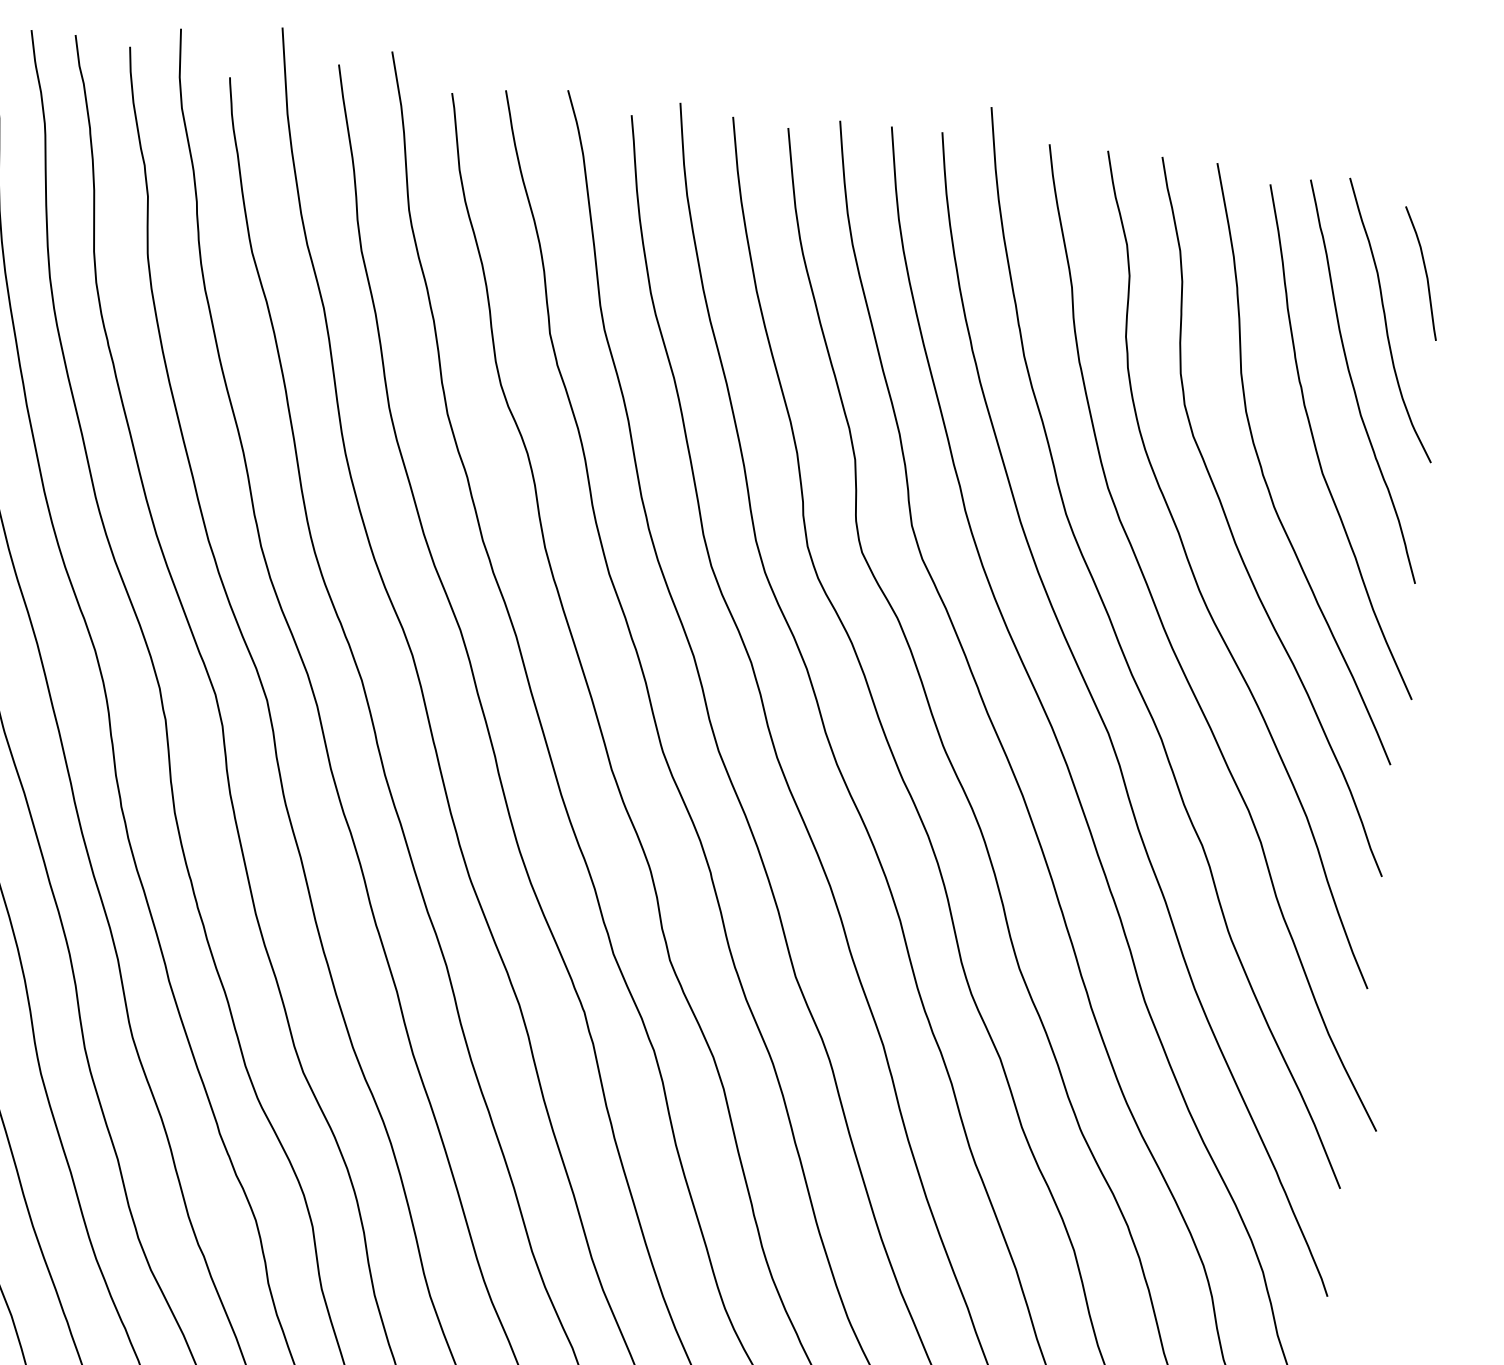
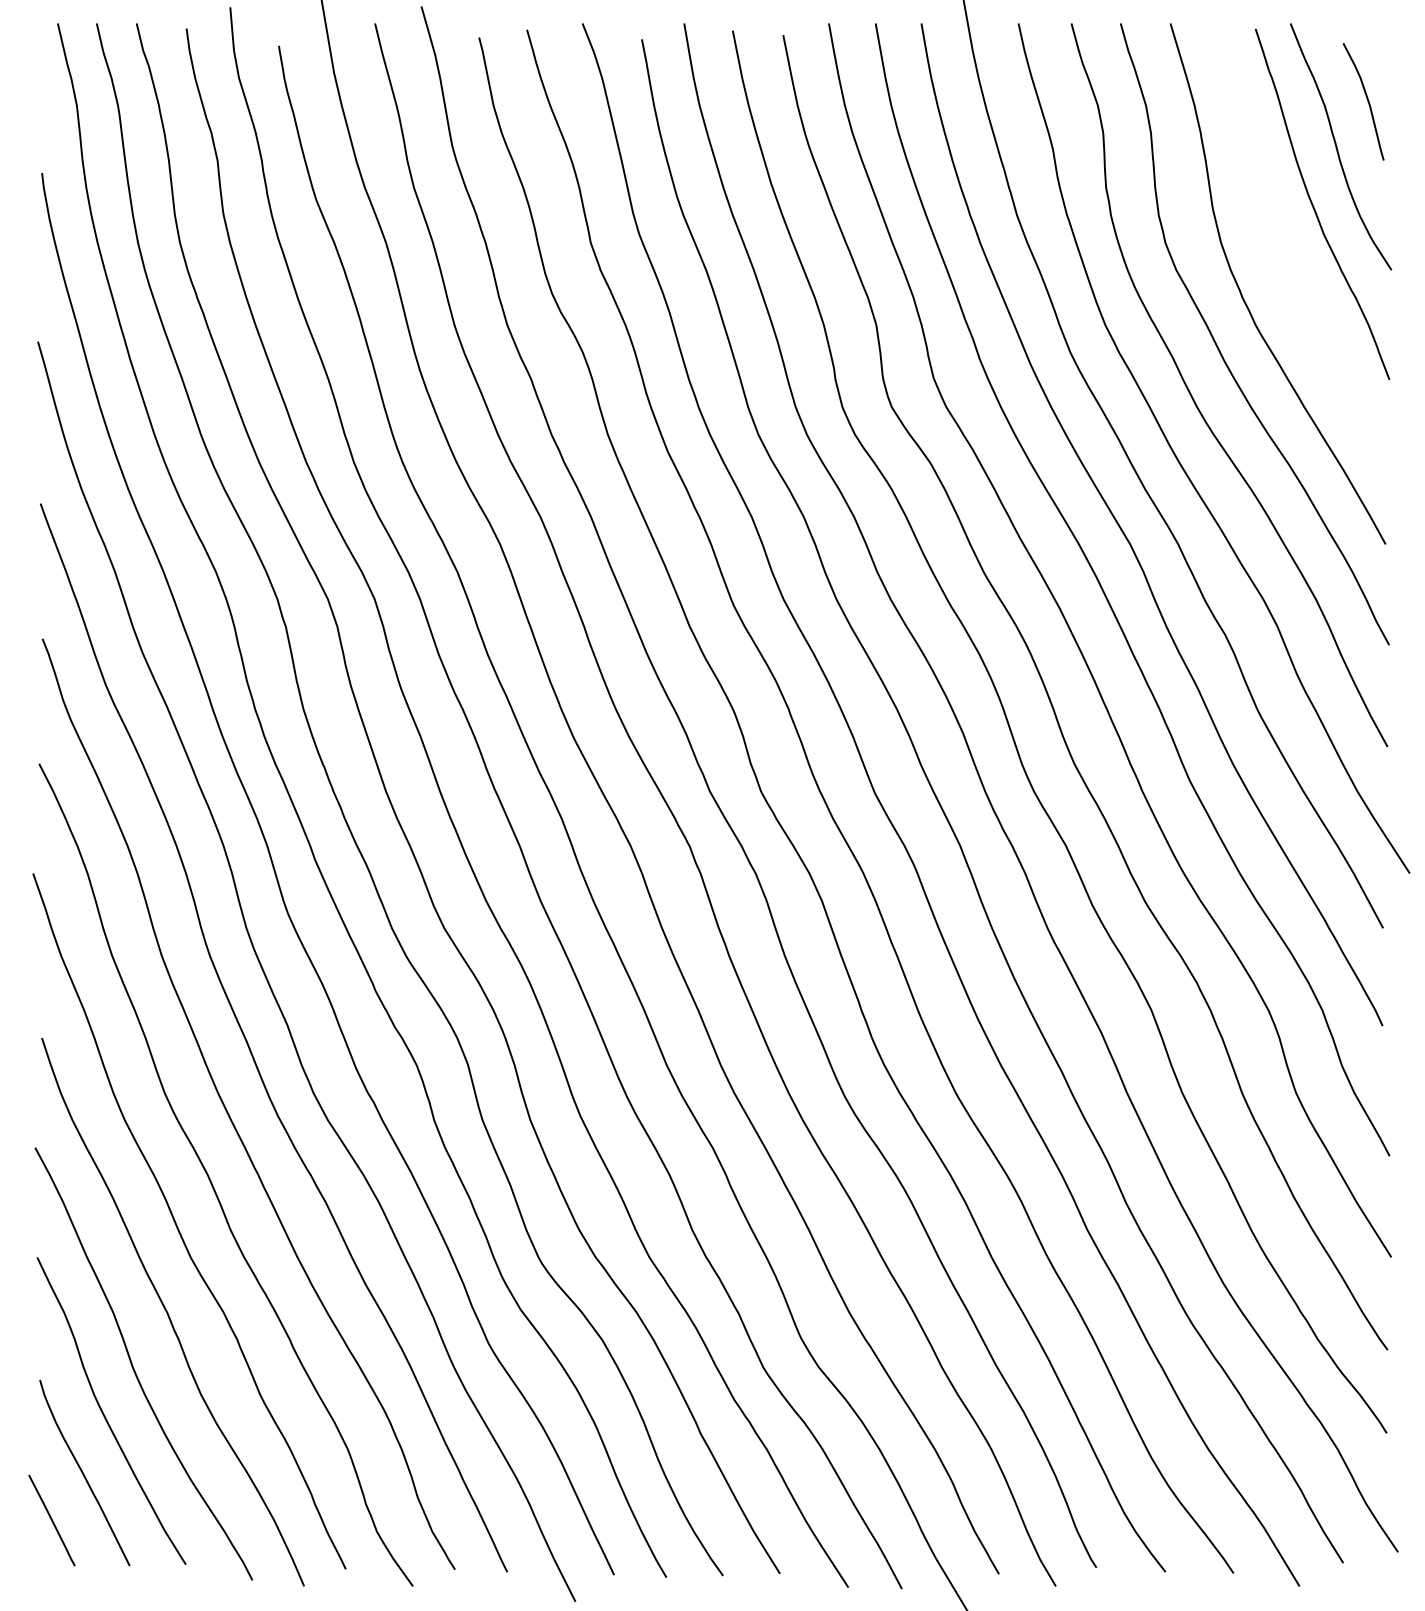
curve: (1316, 446) -> (1287, 266), removed

